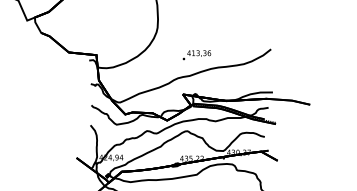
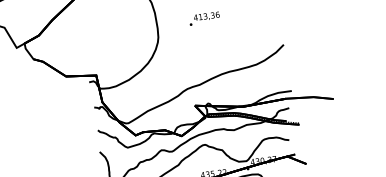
text: (196, 55) -> (204, 19), moved

